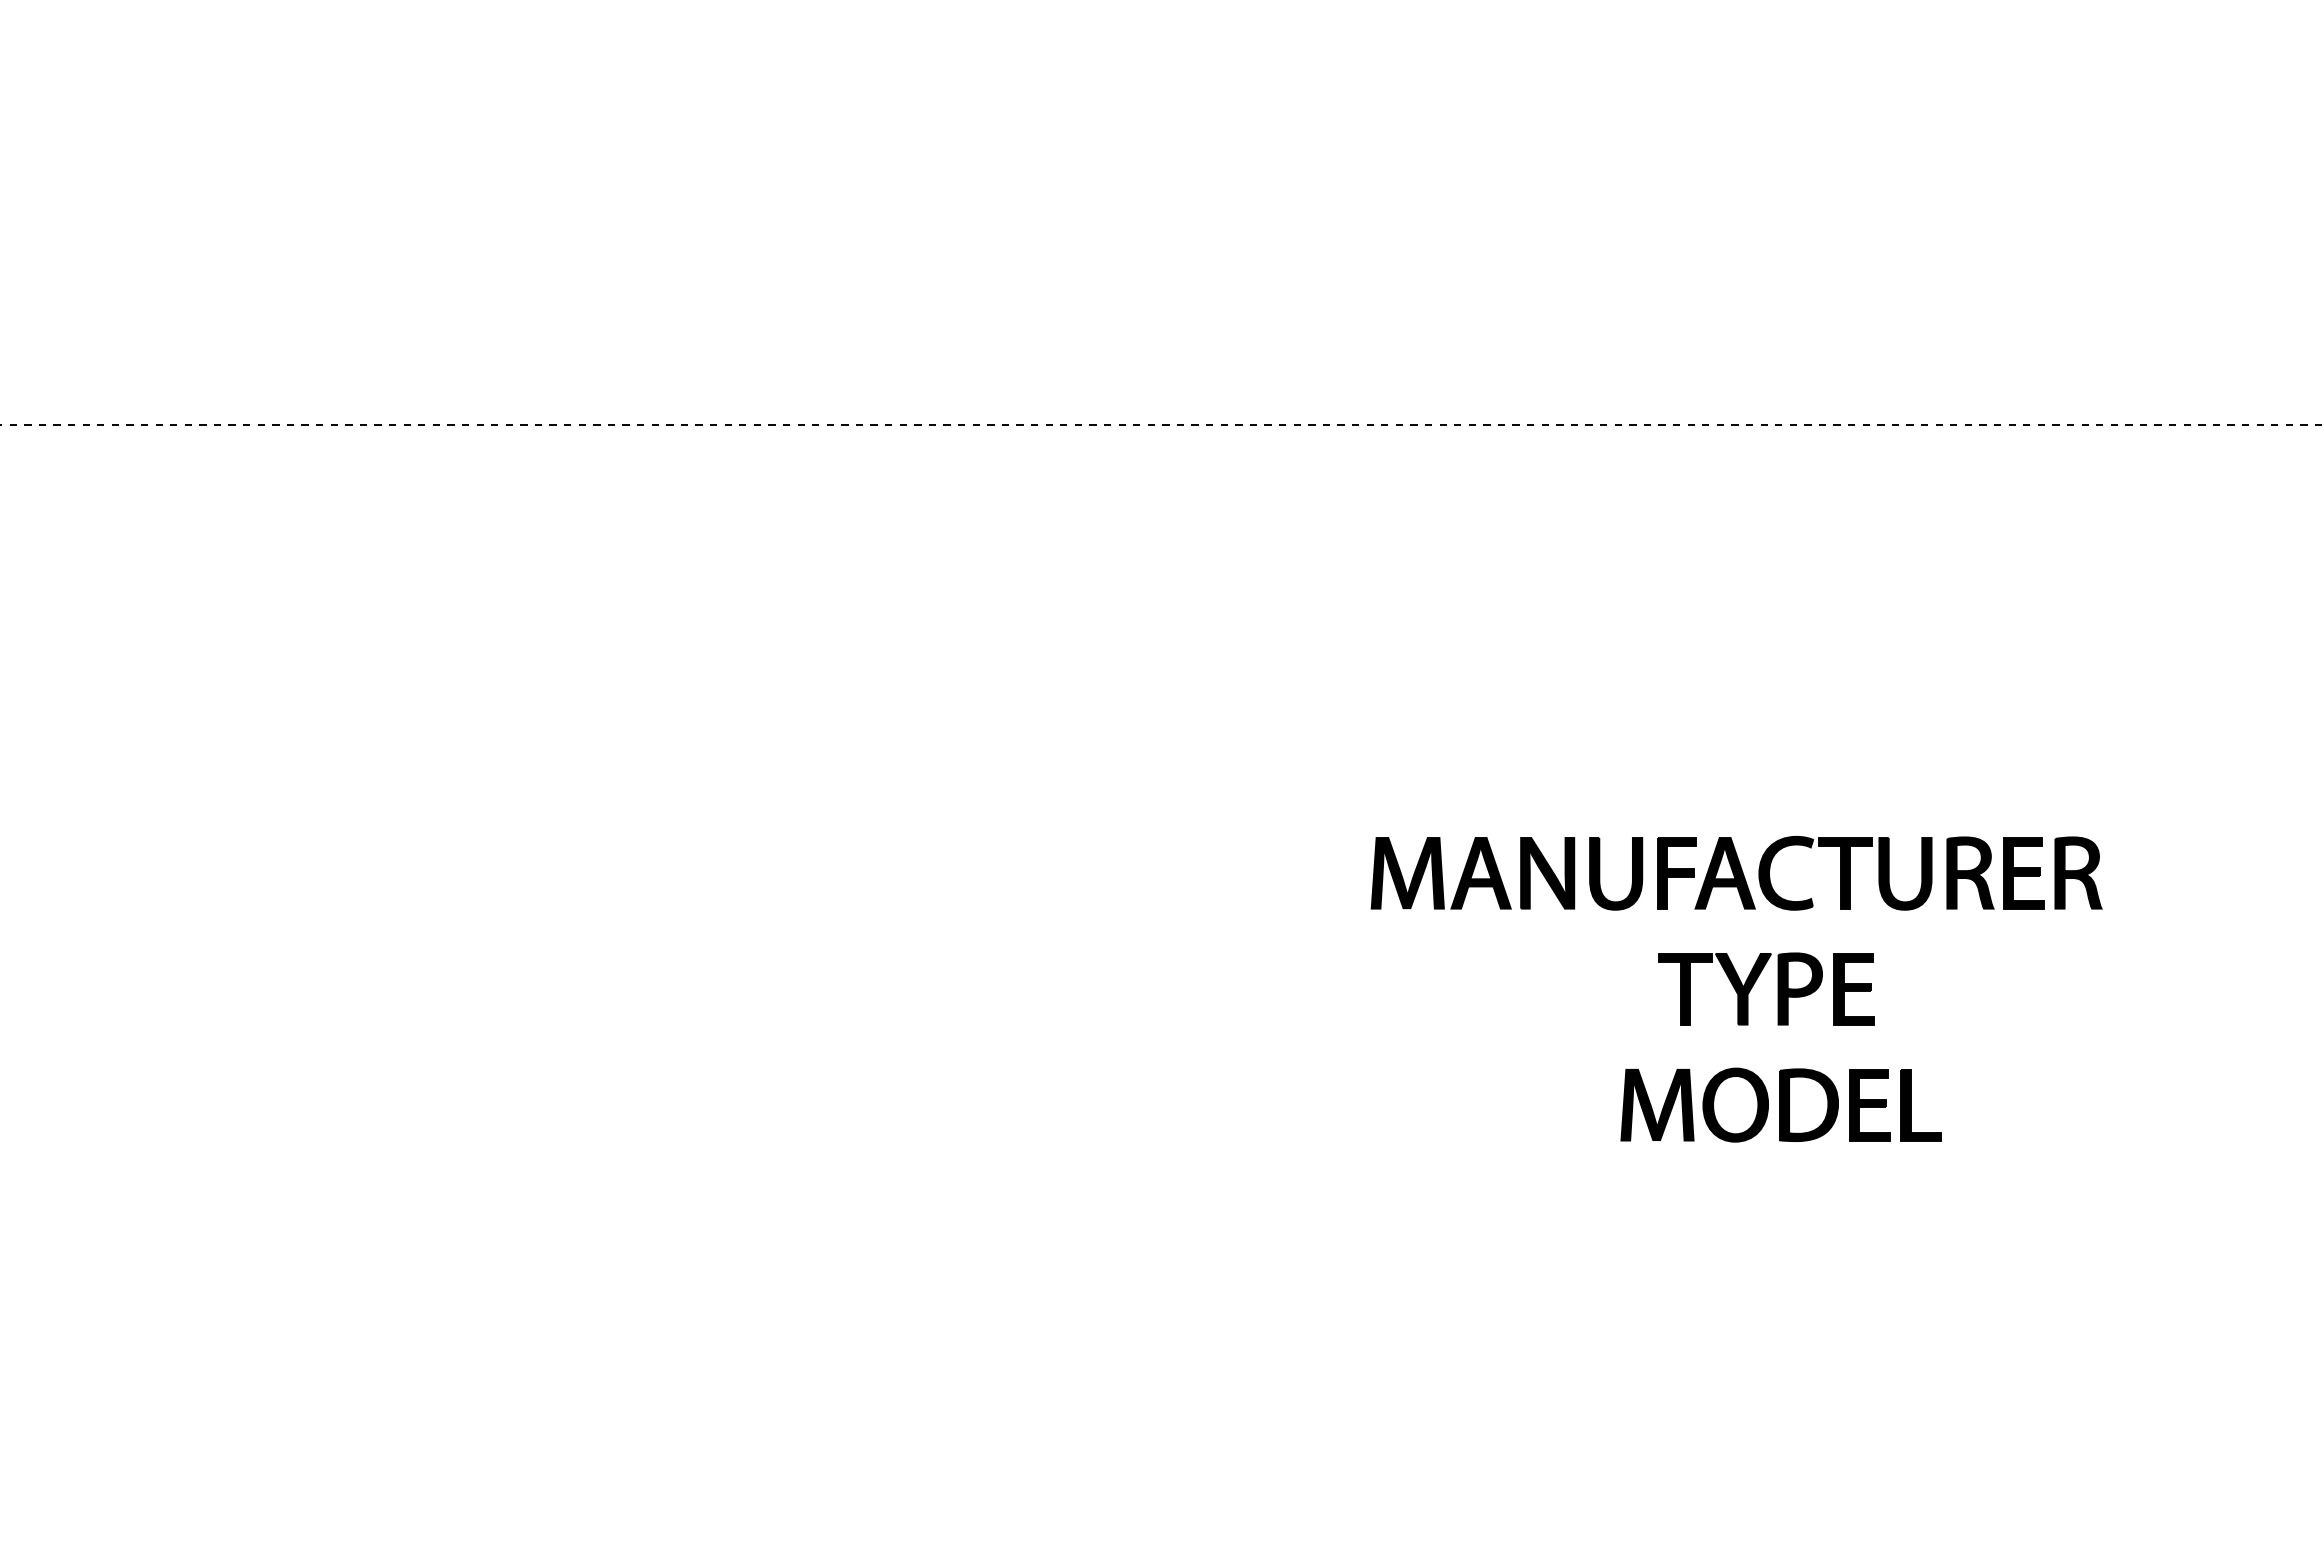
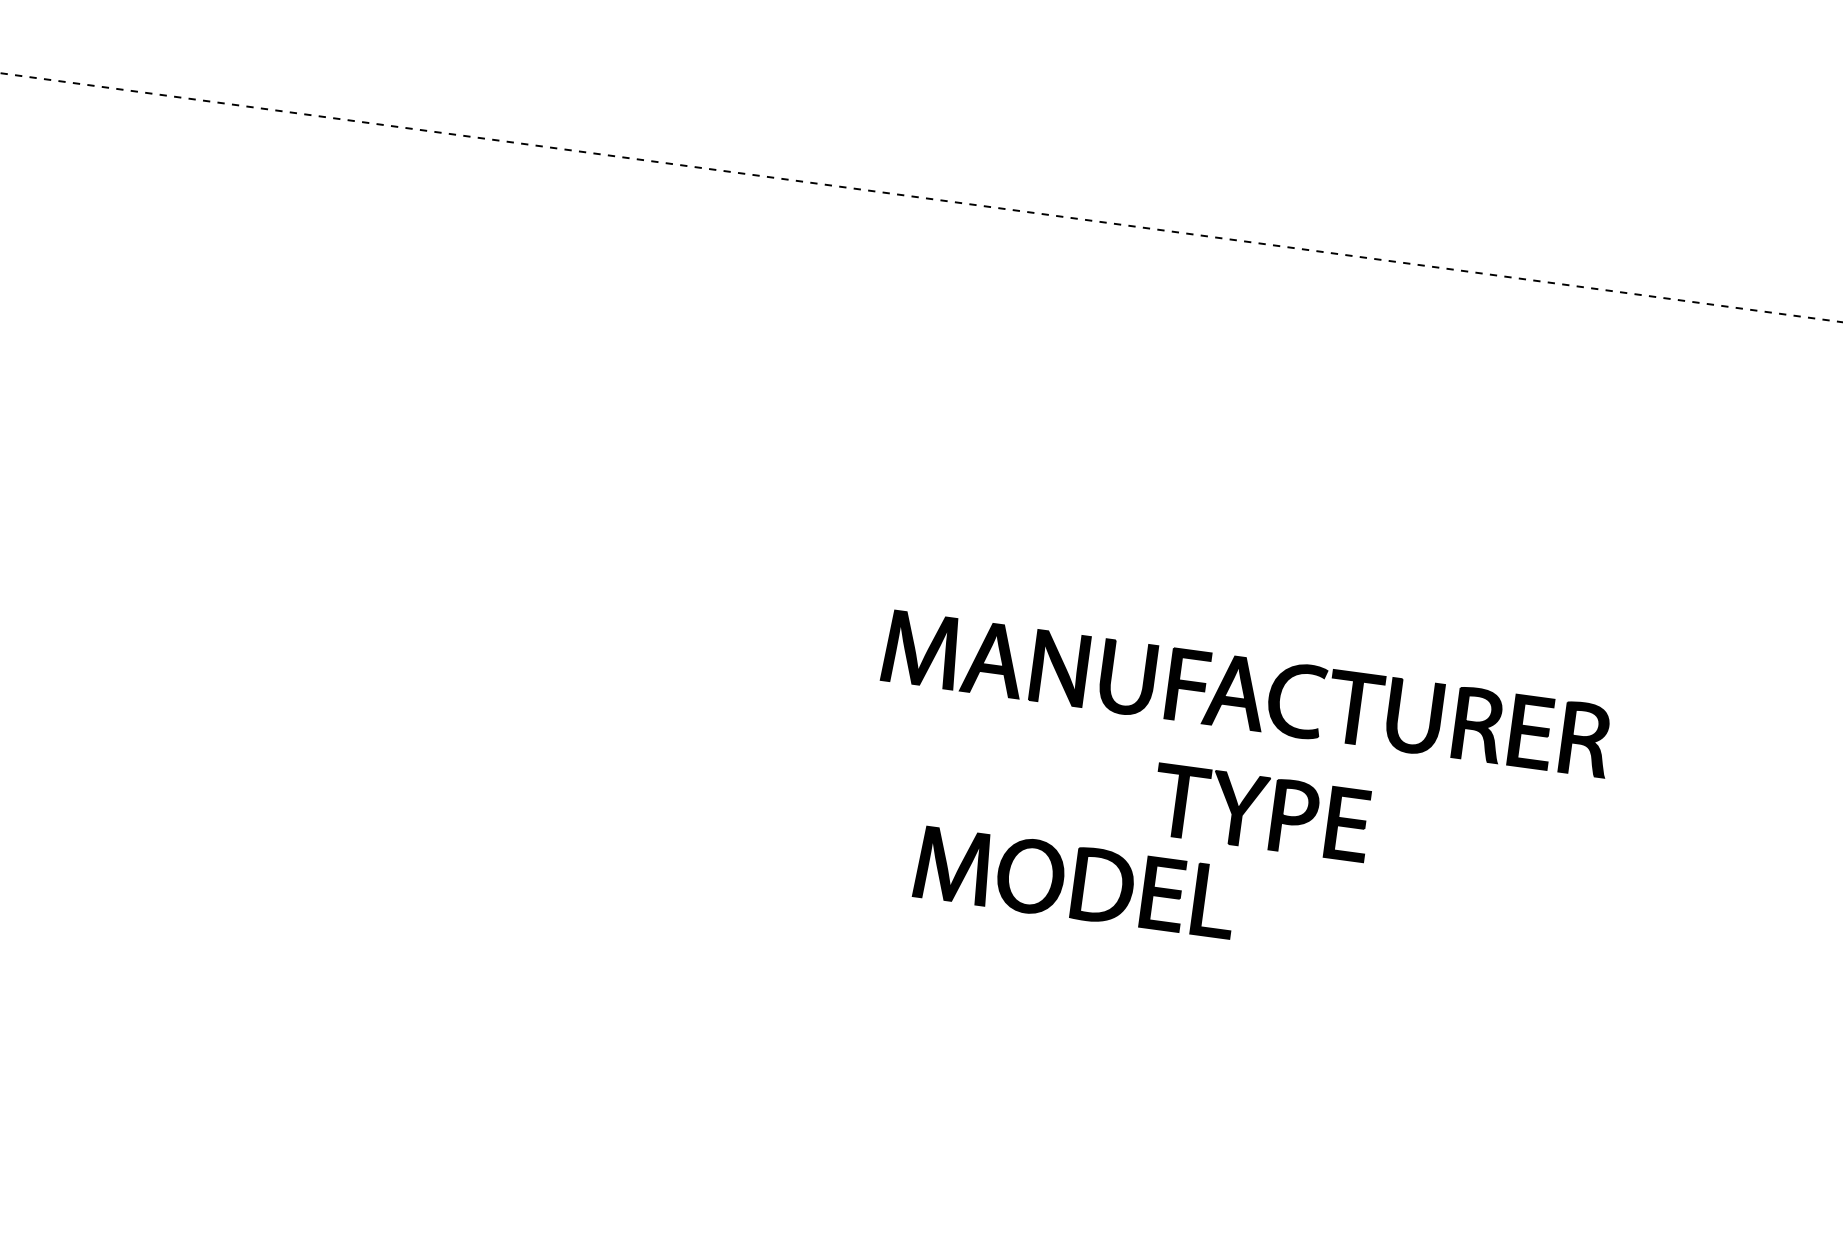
part: (1780, 1104) -> (1075, 881), moved

